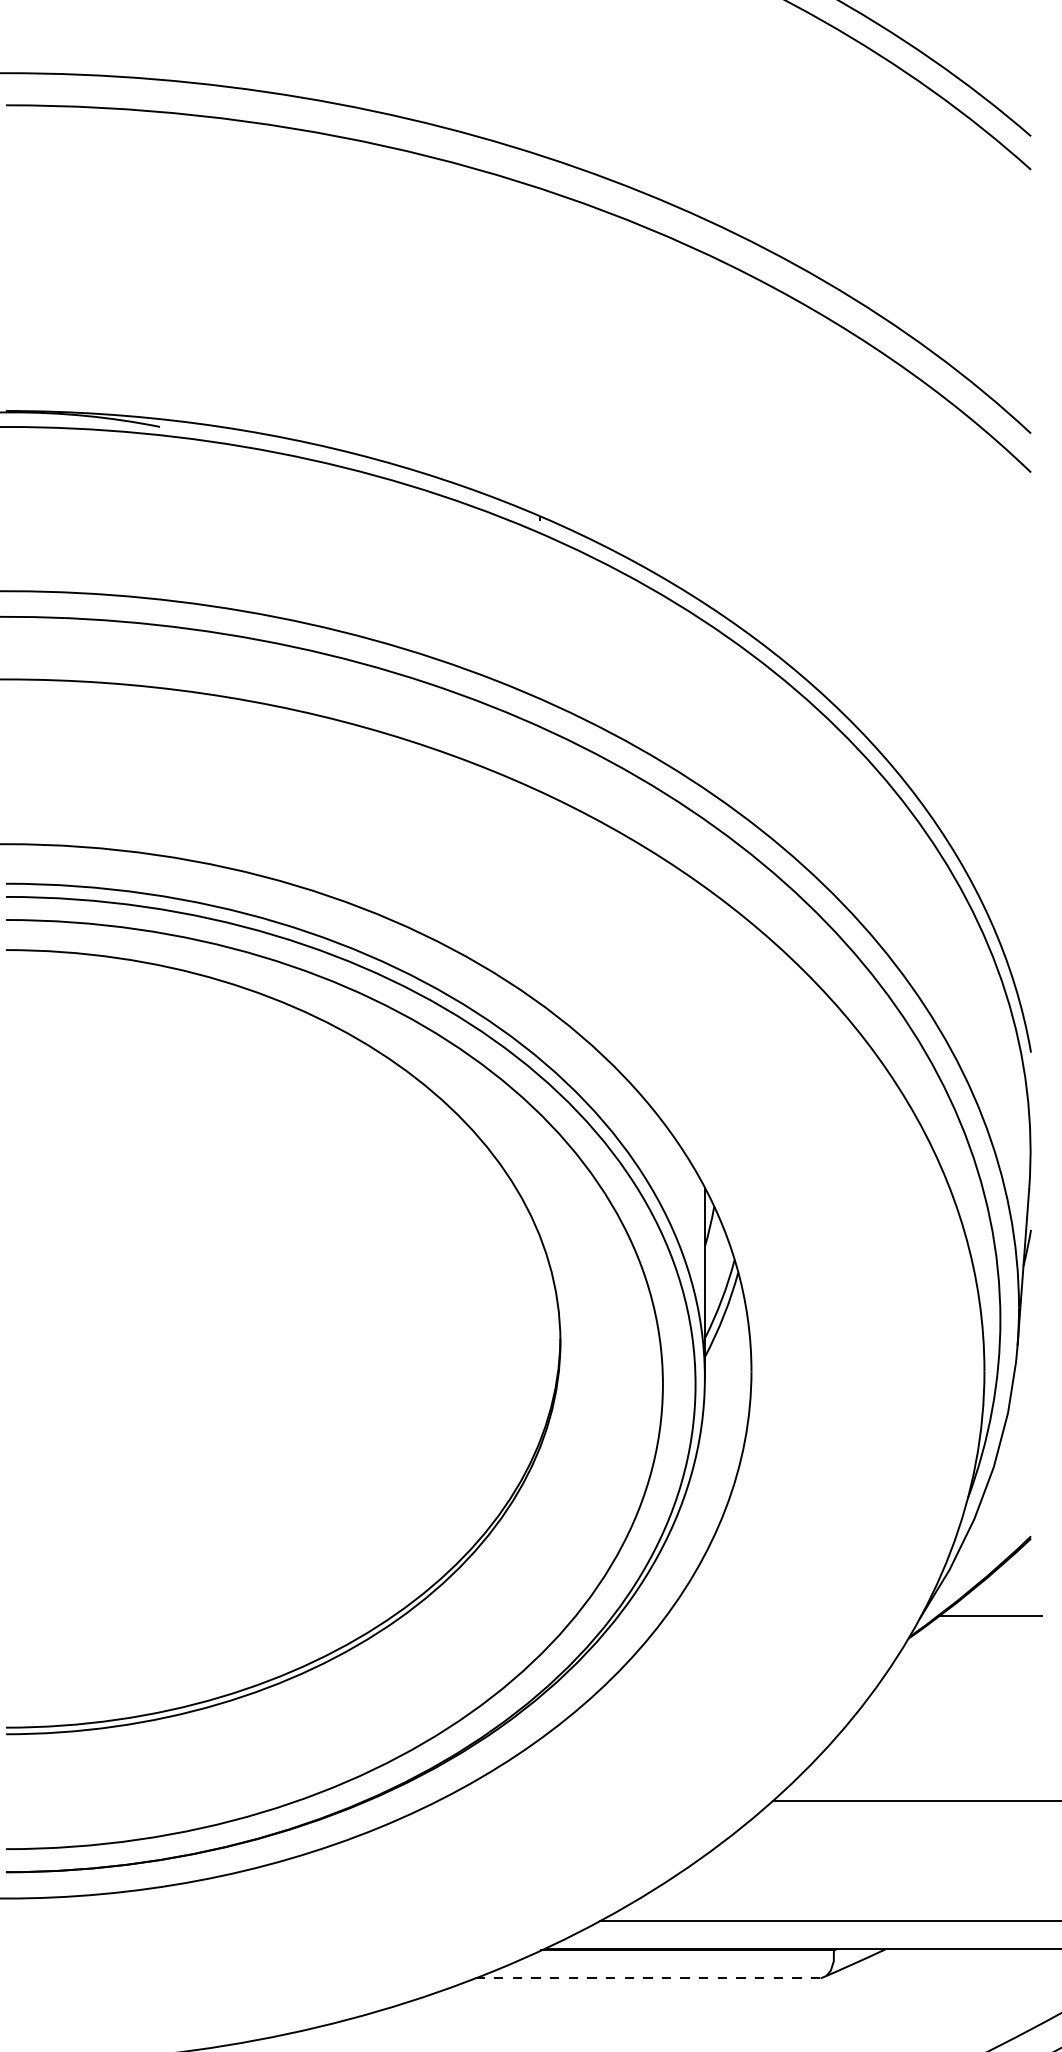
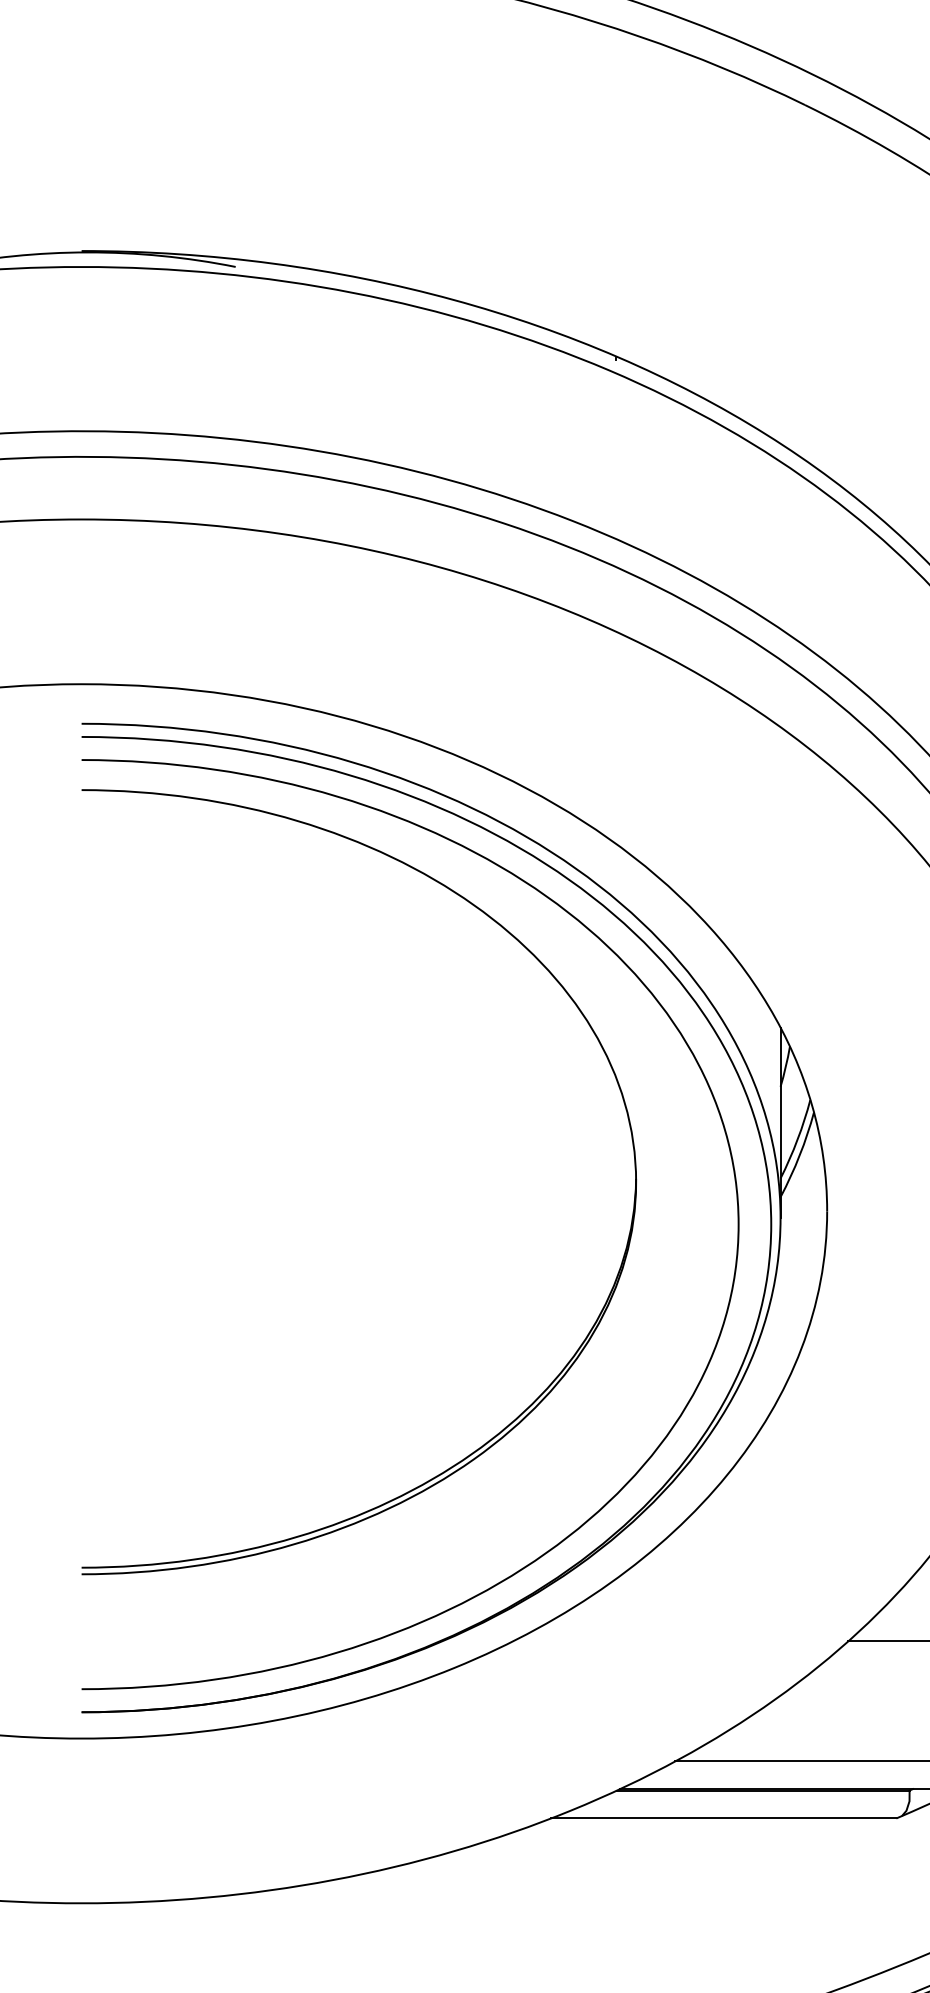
line: (648, 1978) -> (724, 1818), dashed -> solid

